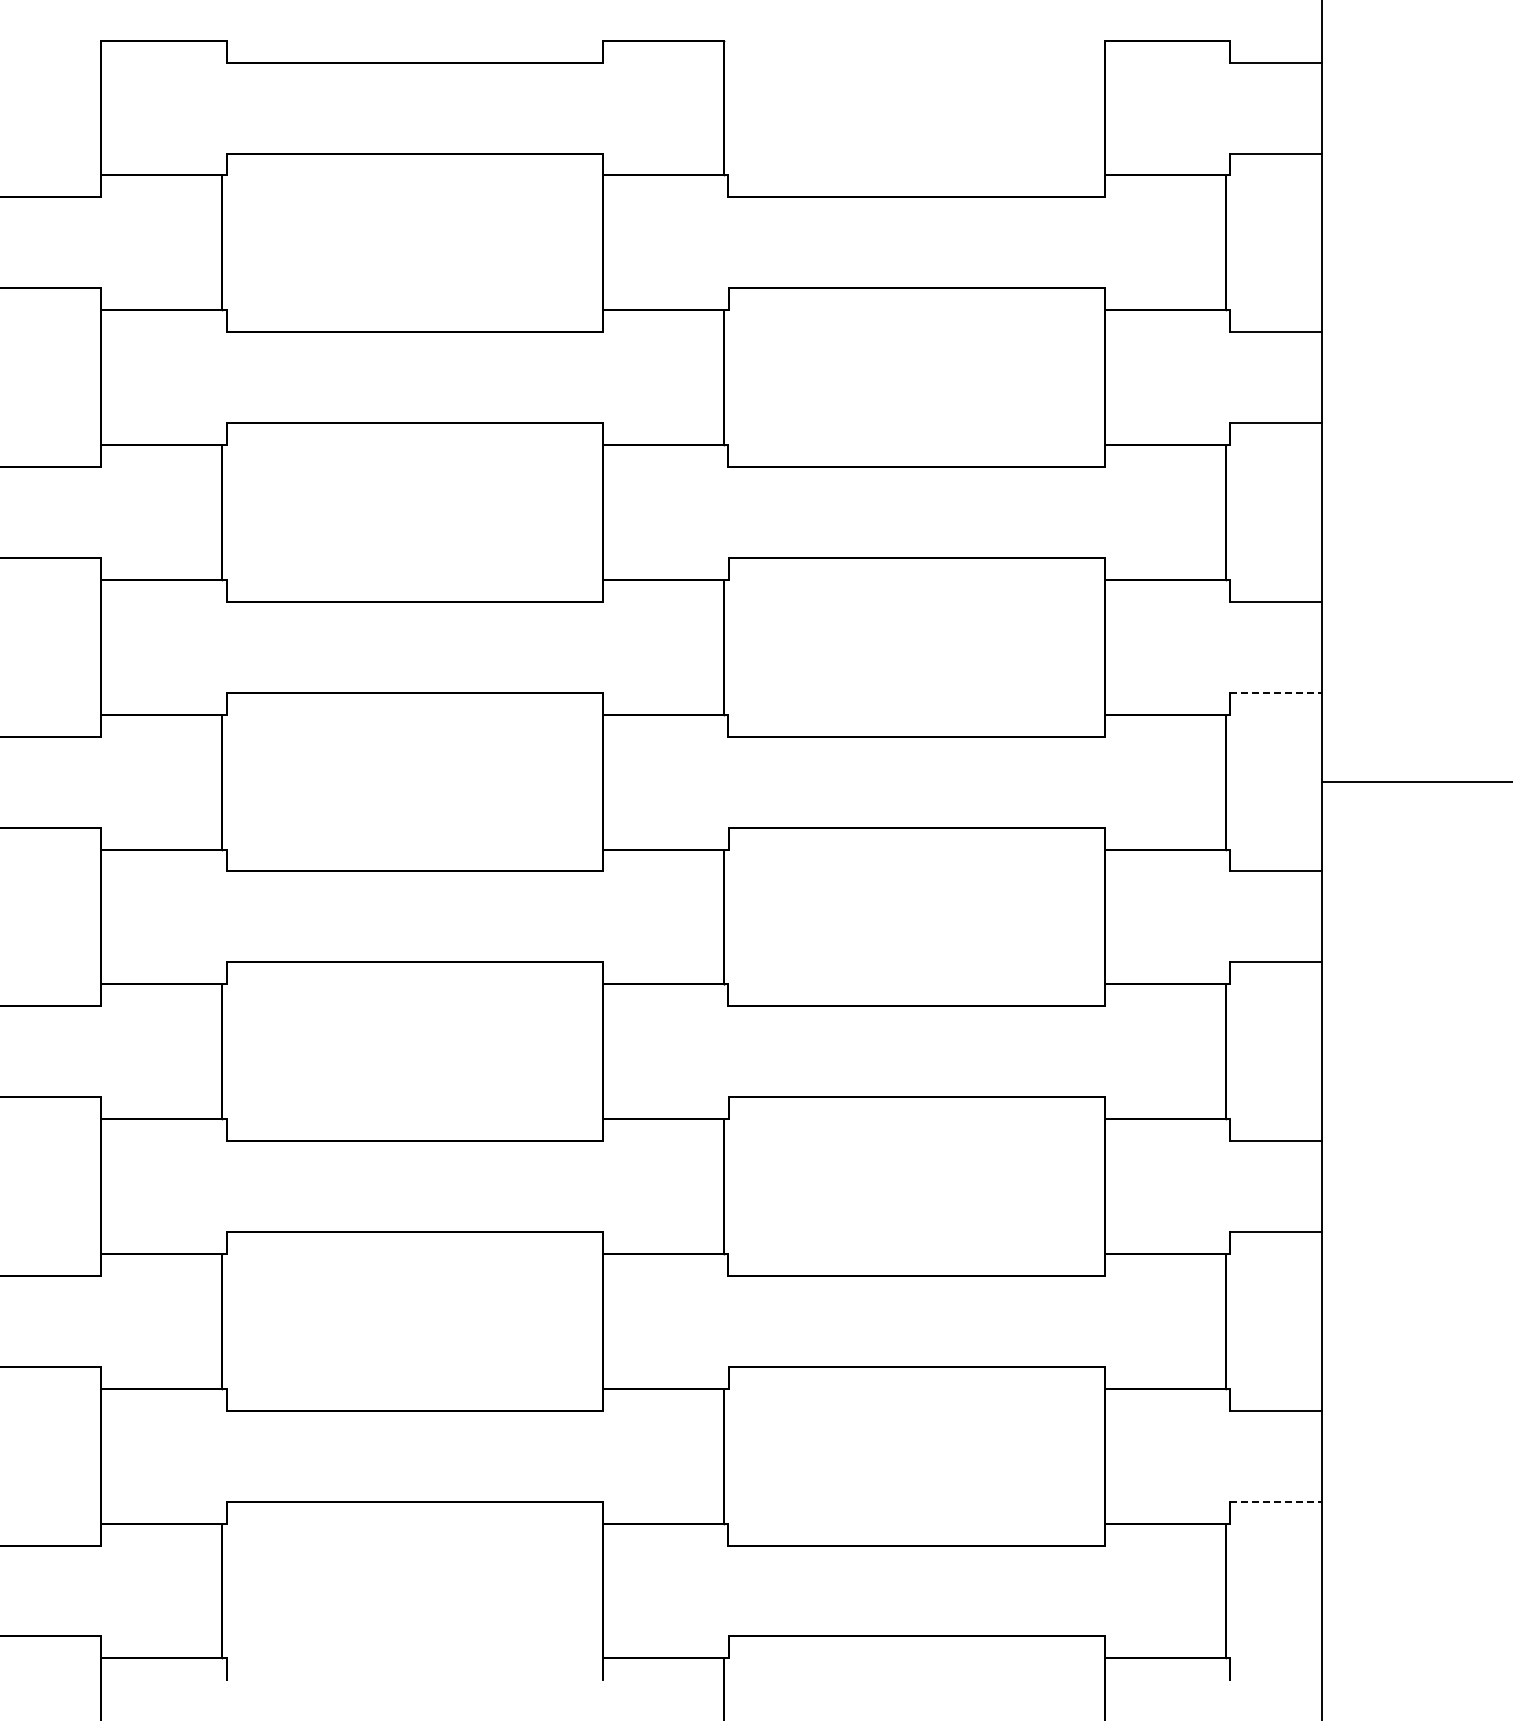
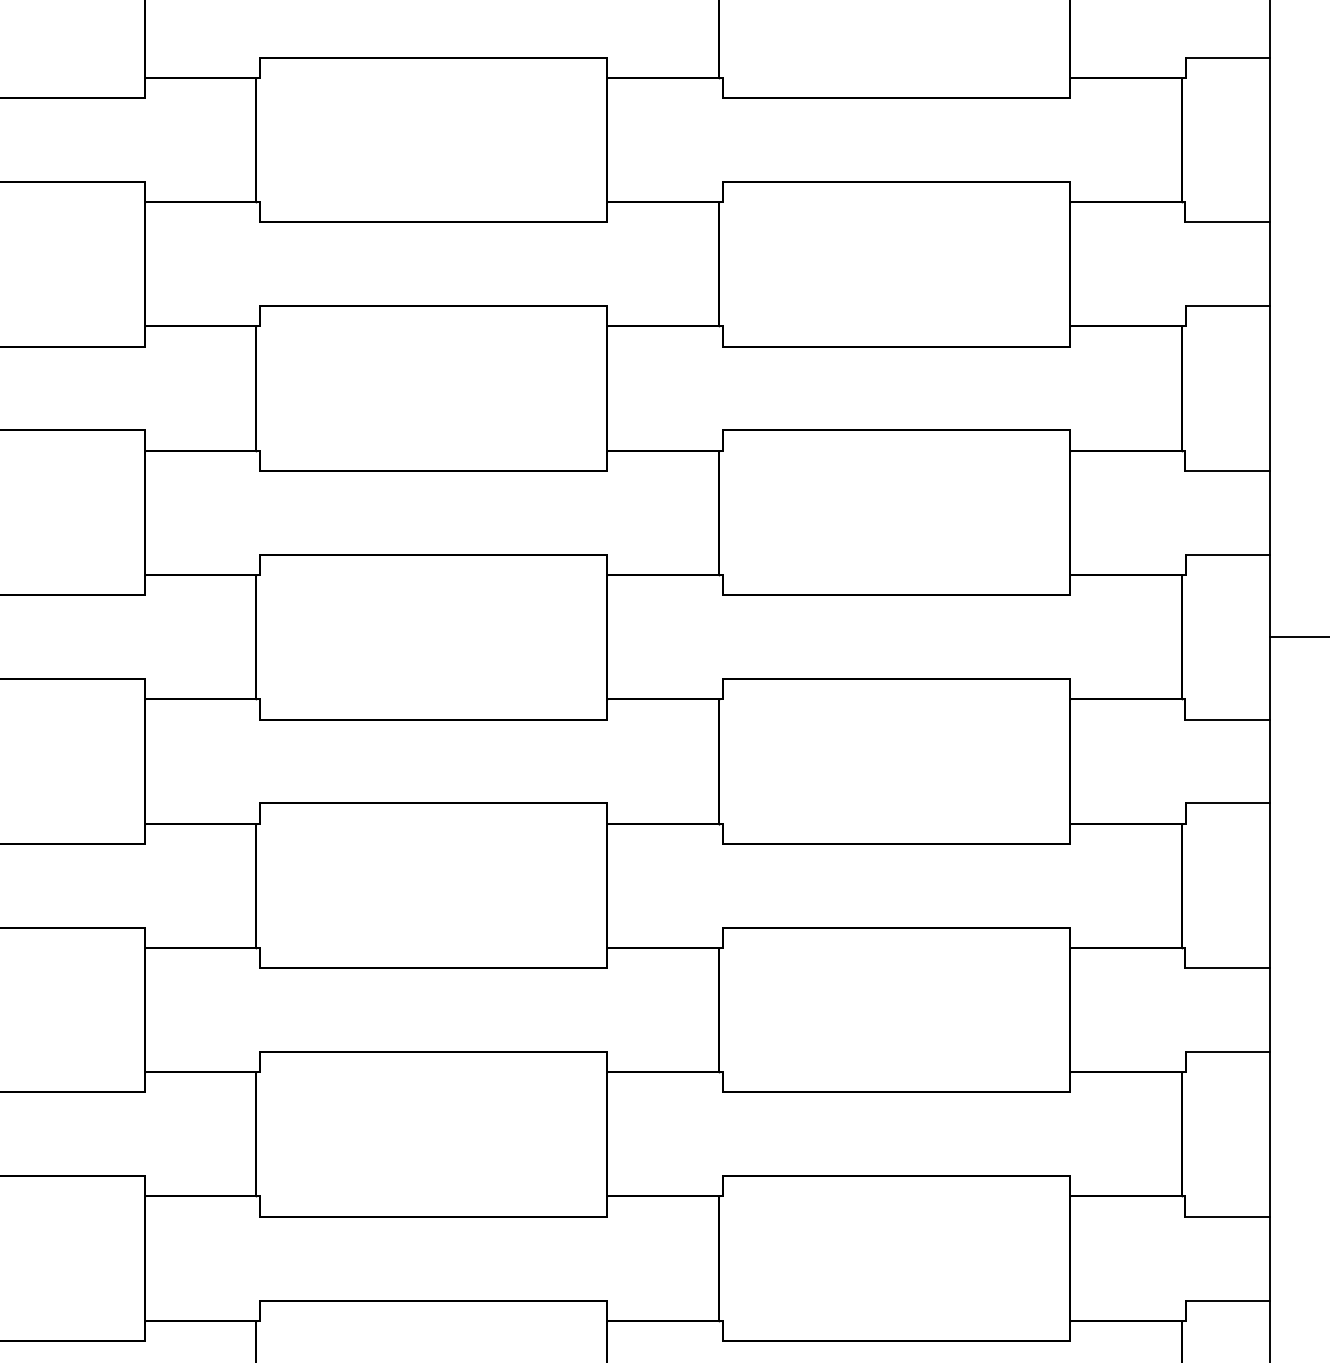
line: (1276, 692) -> (1228, 554), dashed -> solid
line: (1276, 1501) -> (1228, 1300), dashed -> solid

